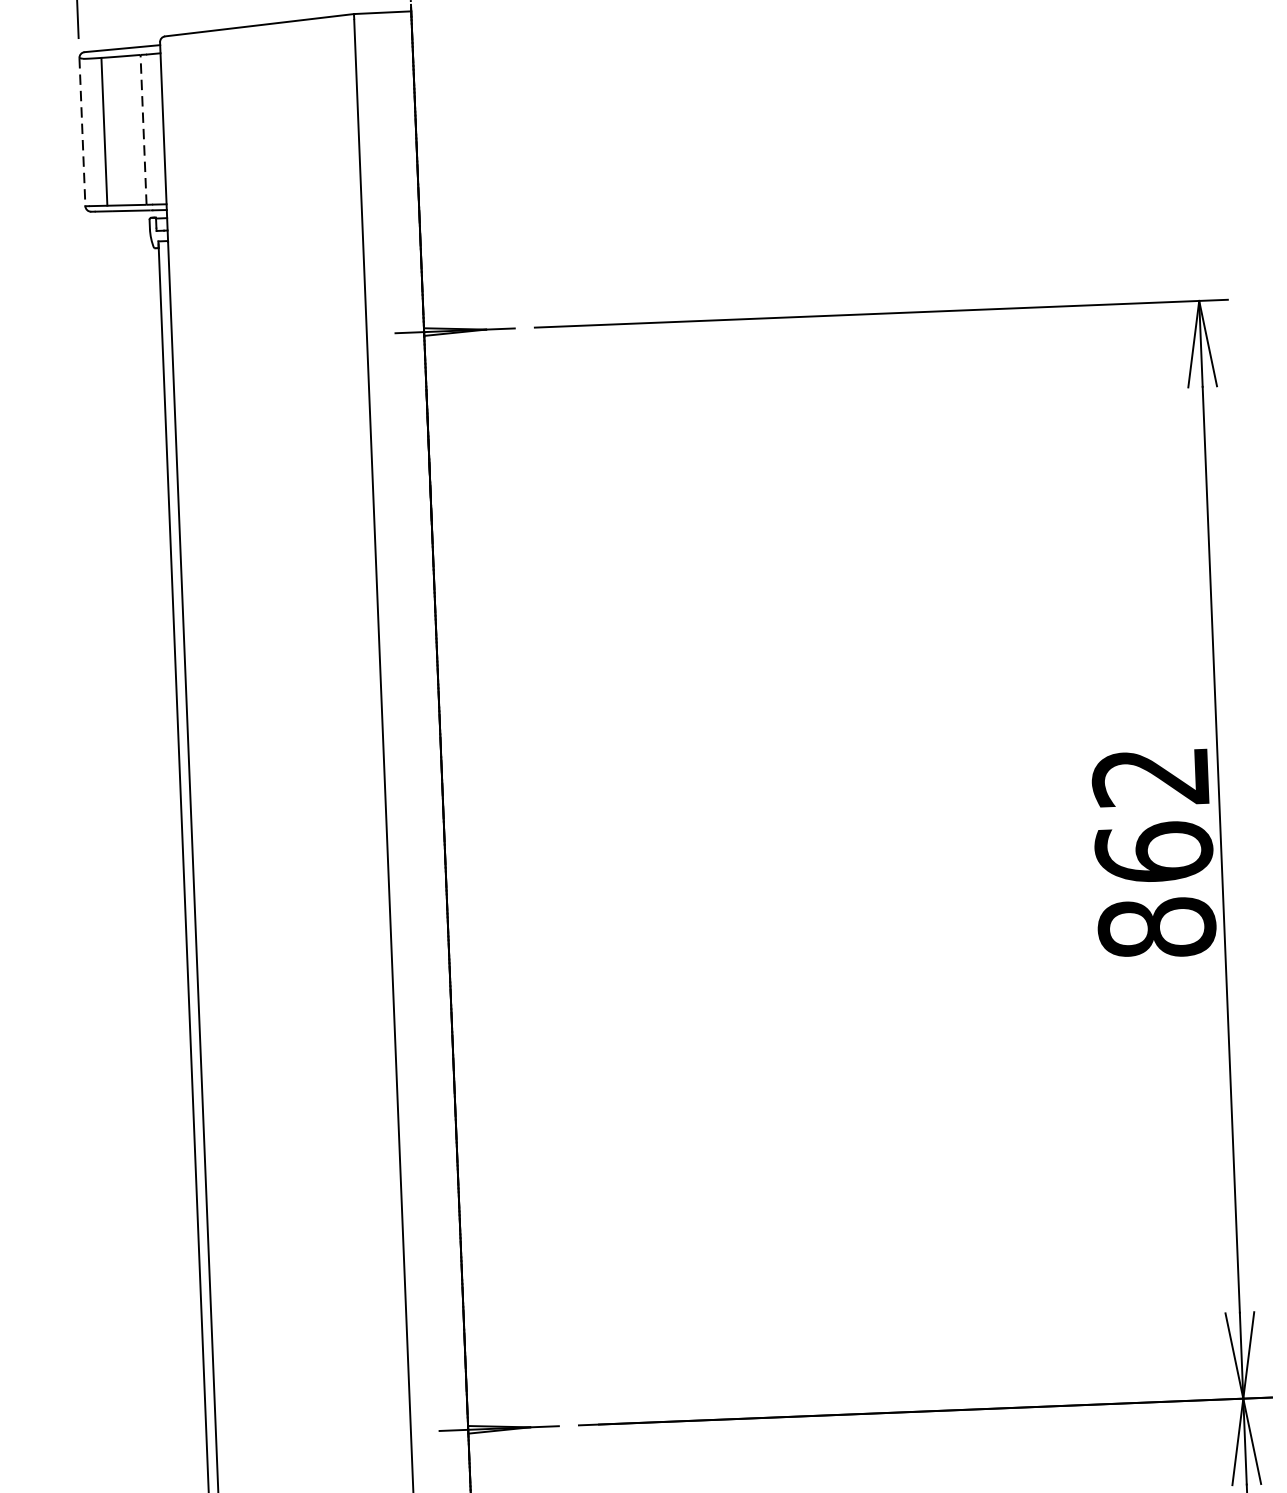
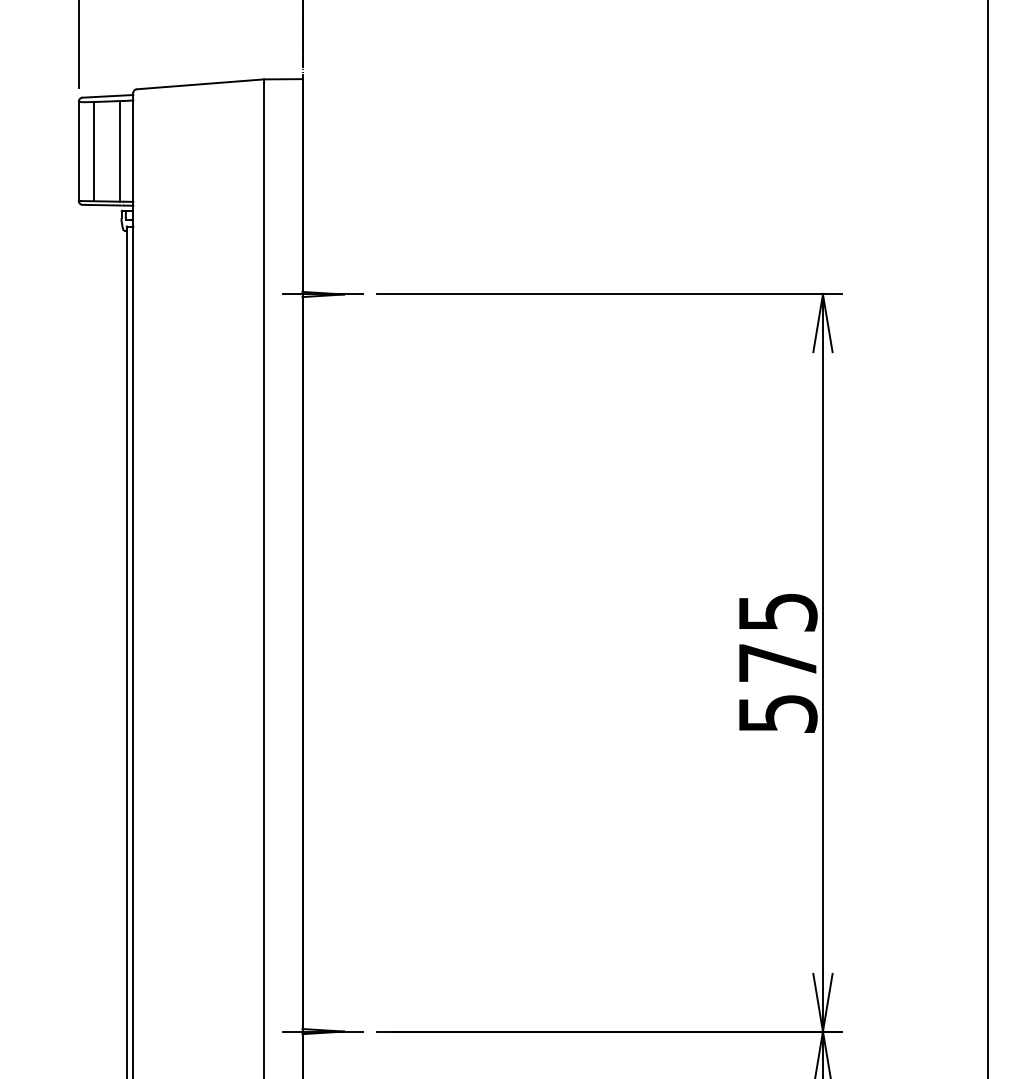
line: (142, 128) -> (119, 150), dashed -> solid
line: (81, 132) -> (78, 151), dashed -> solid
text: (1153, 853) -> (777, 663), 862 -> 575

